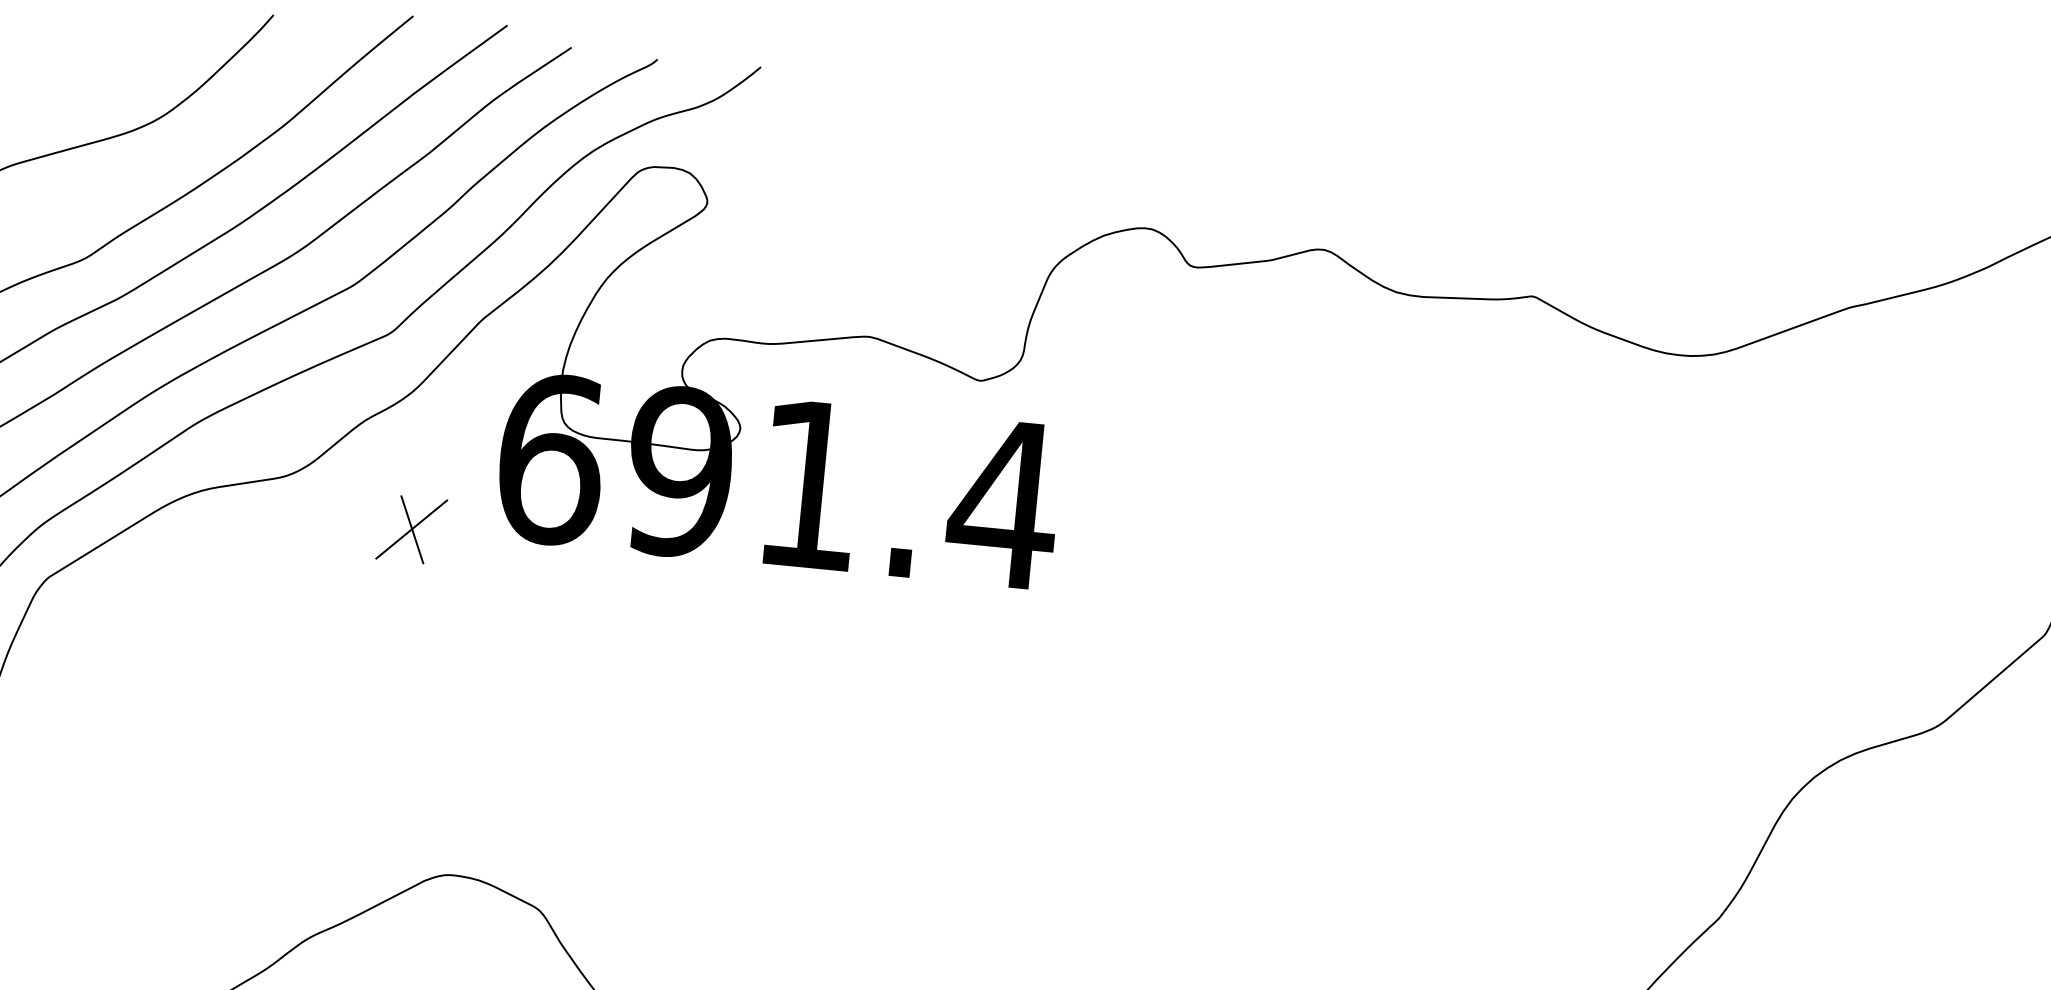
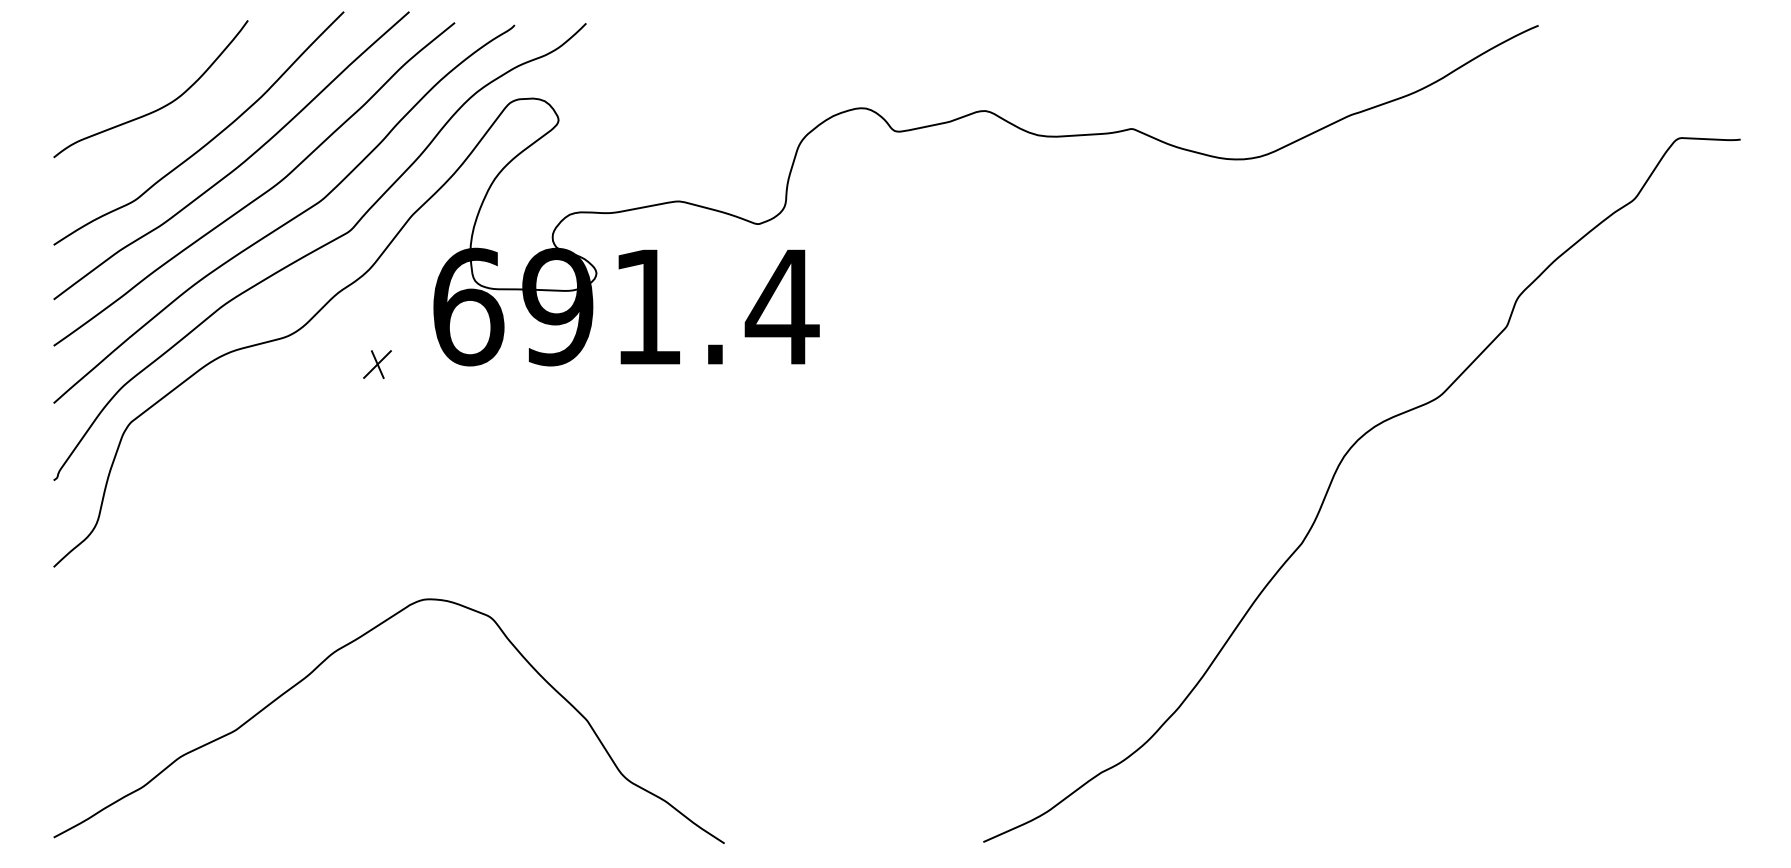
part: (411, 529) -> (377, 364), size x0.6

